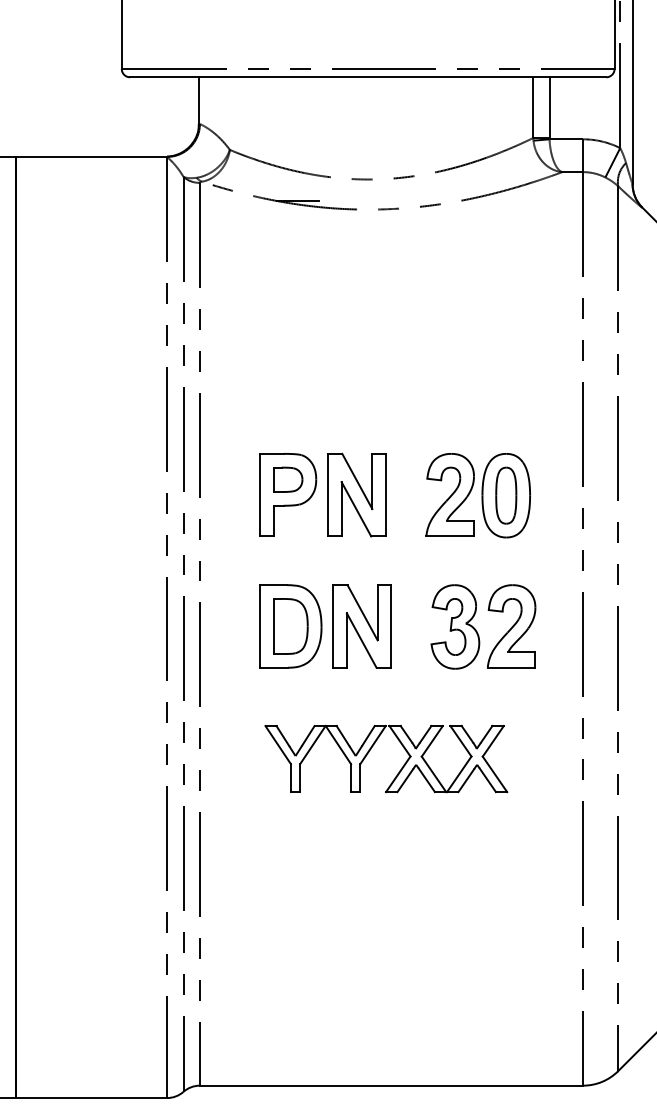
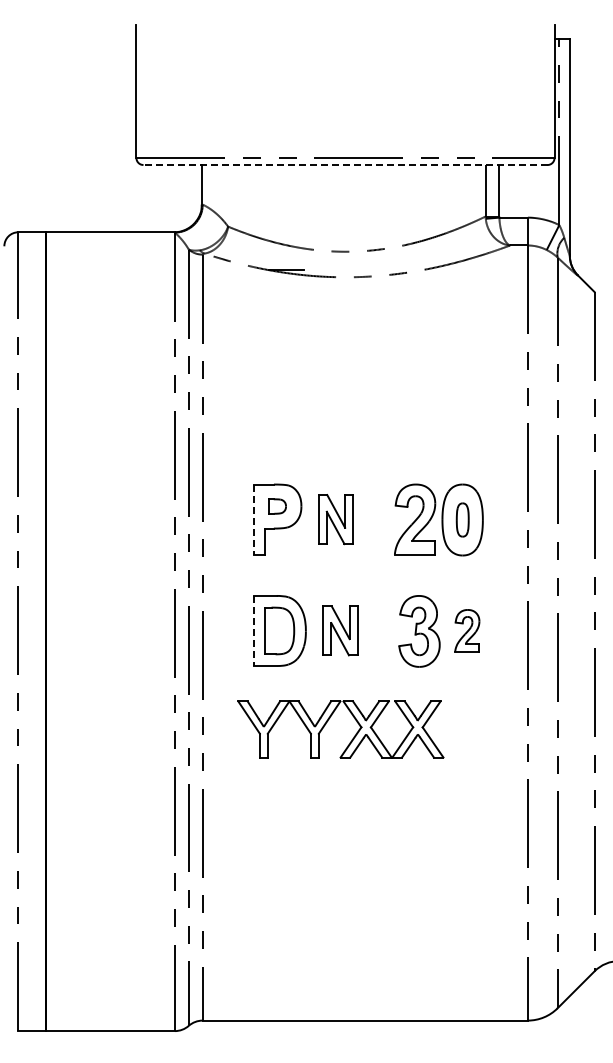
line: (368, 77) -> (345, 165), solid -> dashed
part: (288, 479) -> (277, 506), size x0.7
part: (356, 495) -> (335, 519), size x0.7
part: (506, 495) -> (462, 519), size x0.7
line: (259, 496) -> (253, 520), solid -> dashed
part: (362, 625) -> (340, 630), size x0.7
part: (511, 625) -> (467, 630), size x0.6
line: (259, 627) -> (253, 631), solid -> dashed
part: (371, 749) -> (328, 721), moved

